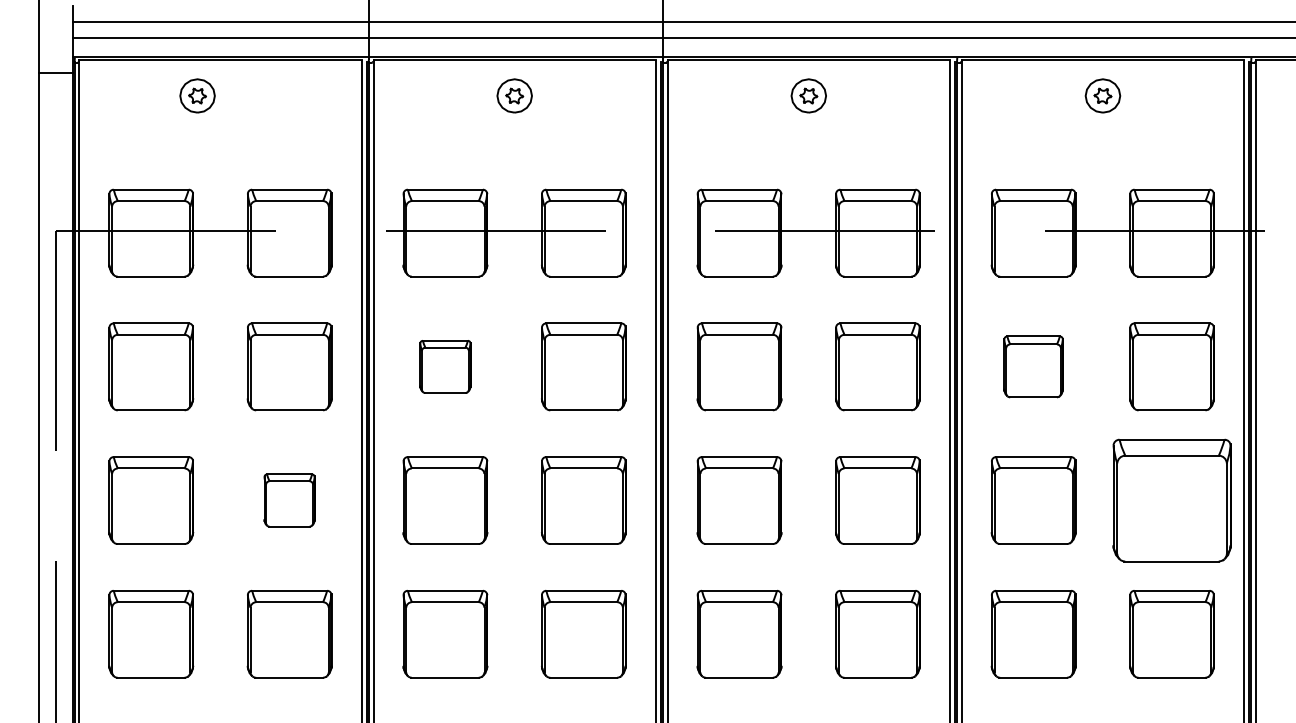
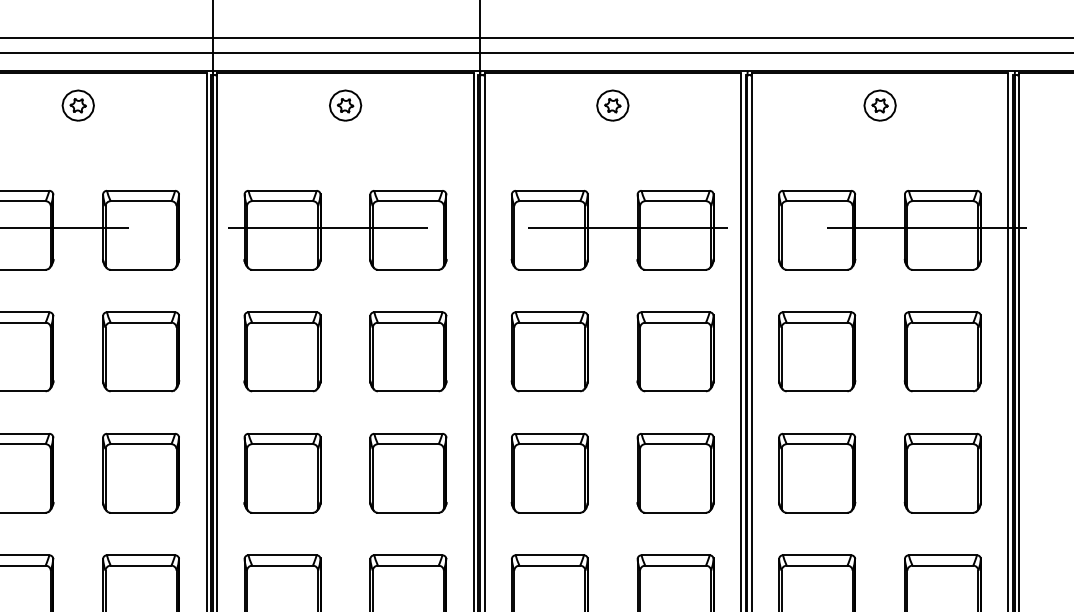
part: (197, 95) -> (78, 105), moved
part: (445, 366) -> (282, 351), size x1.67
part: (1033, 366) -> (816, 351), size x1.43
part: (289, 500) -> (140, 473), size x1.67
part: (1171, 500) -> (942, 473), size x0.71

